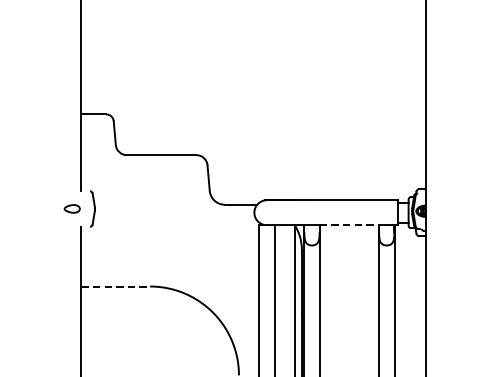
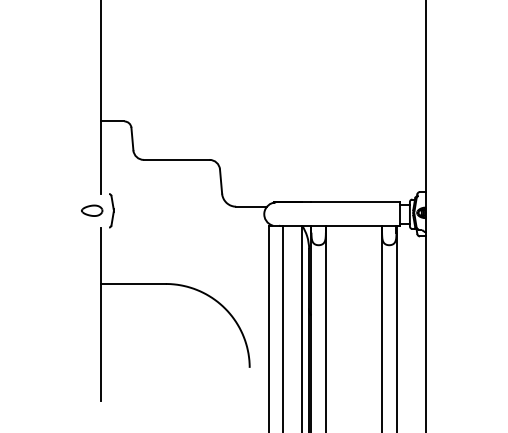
part: (72, 208) -> (92, 210), size x1.43
line: (348, 225) -> (353, 226), dashed -> solid
line: (115, 286) -> (133, 283), dashed -> solid

